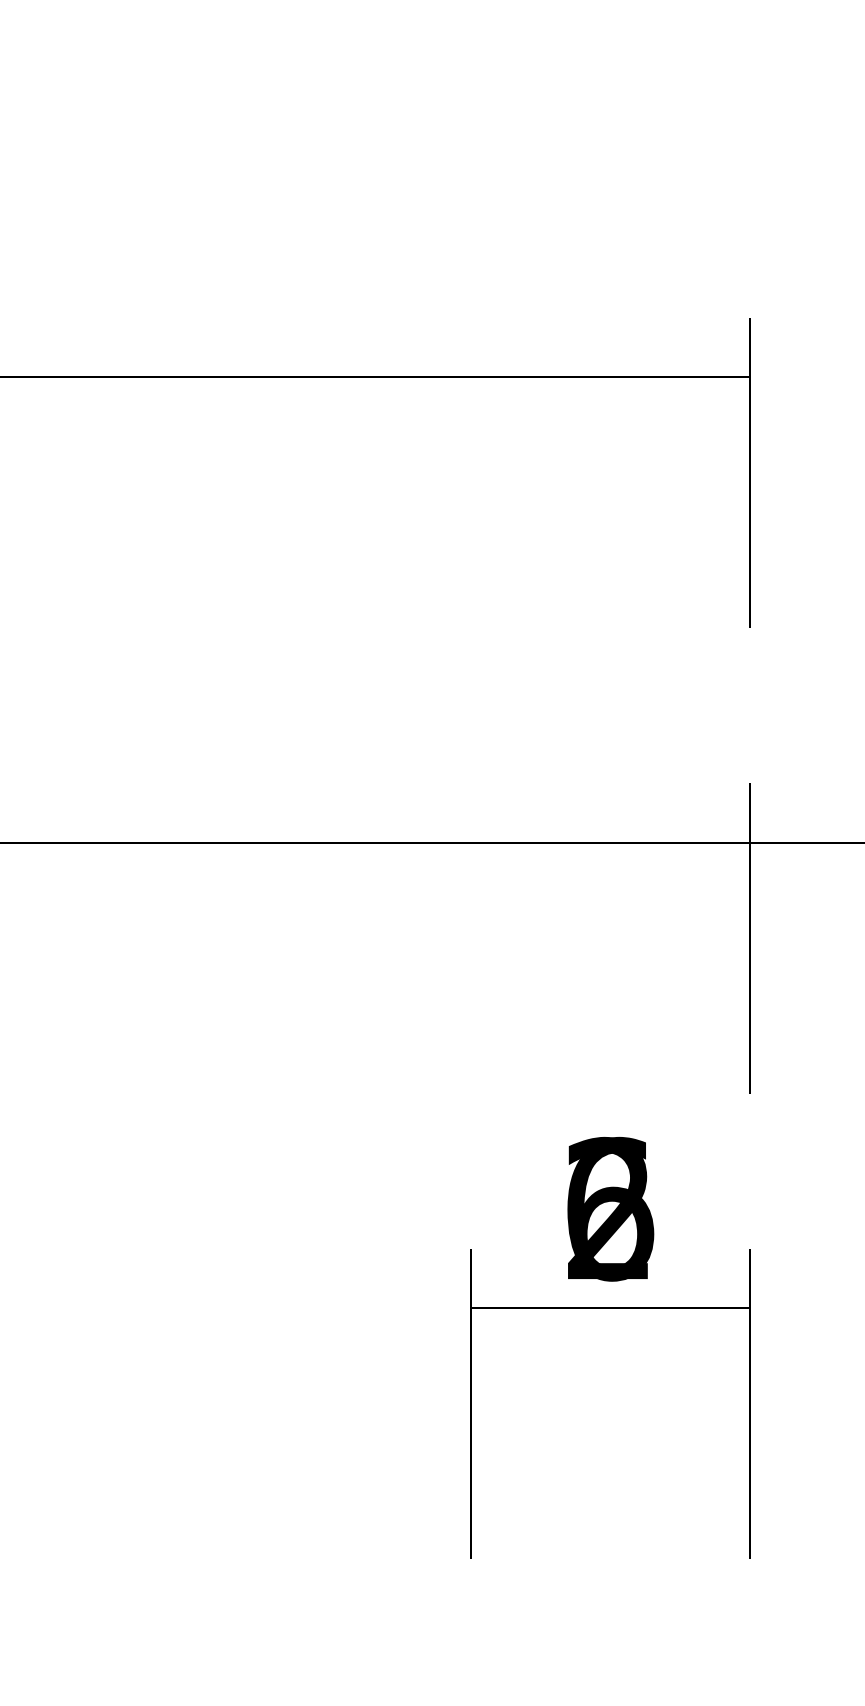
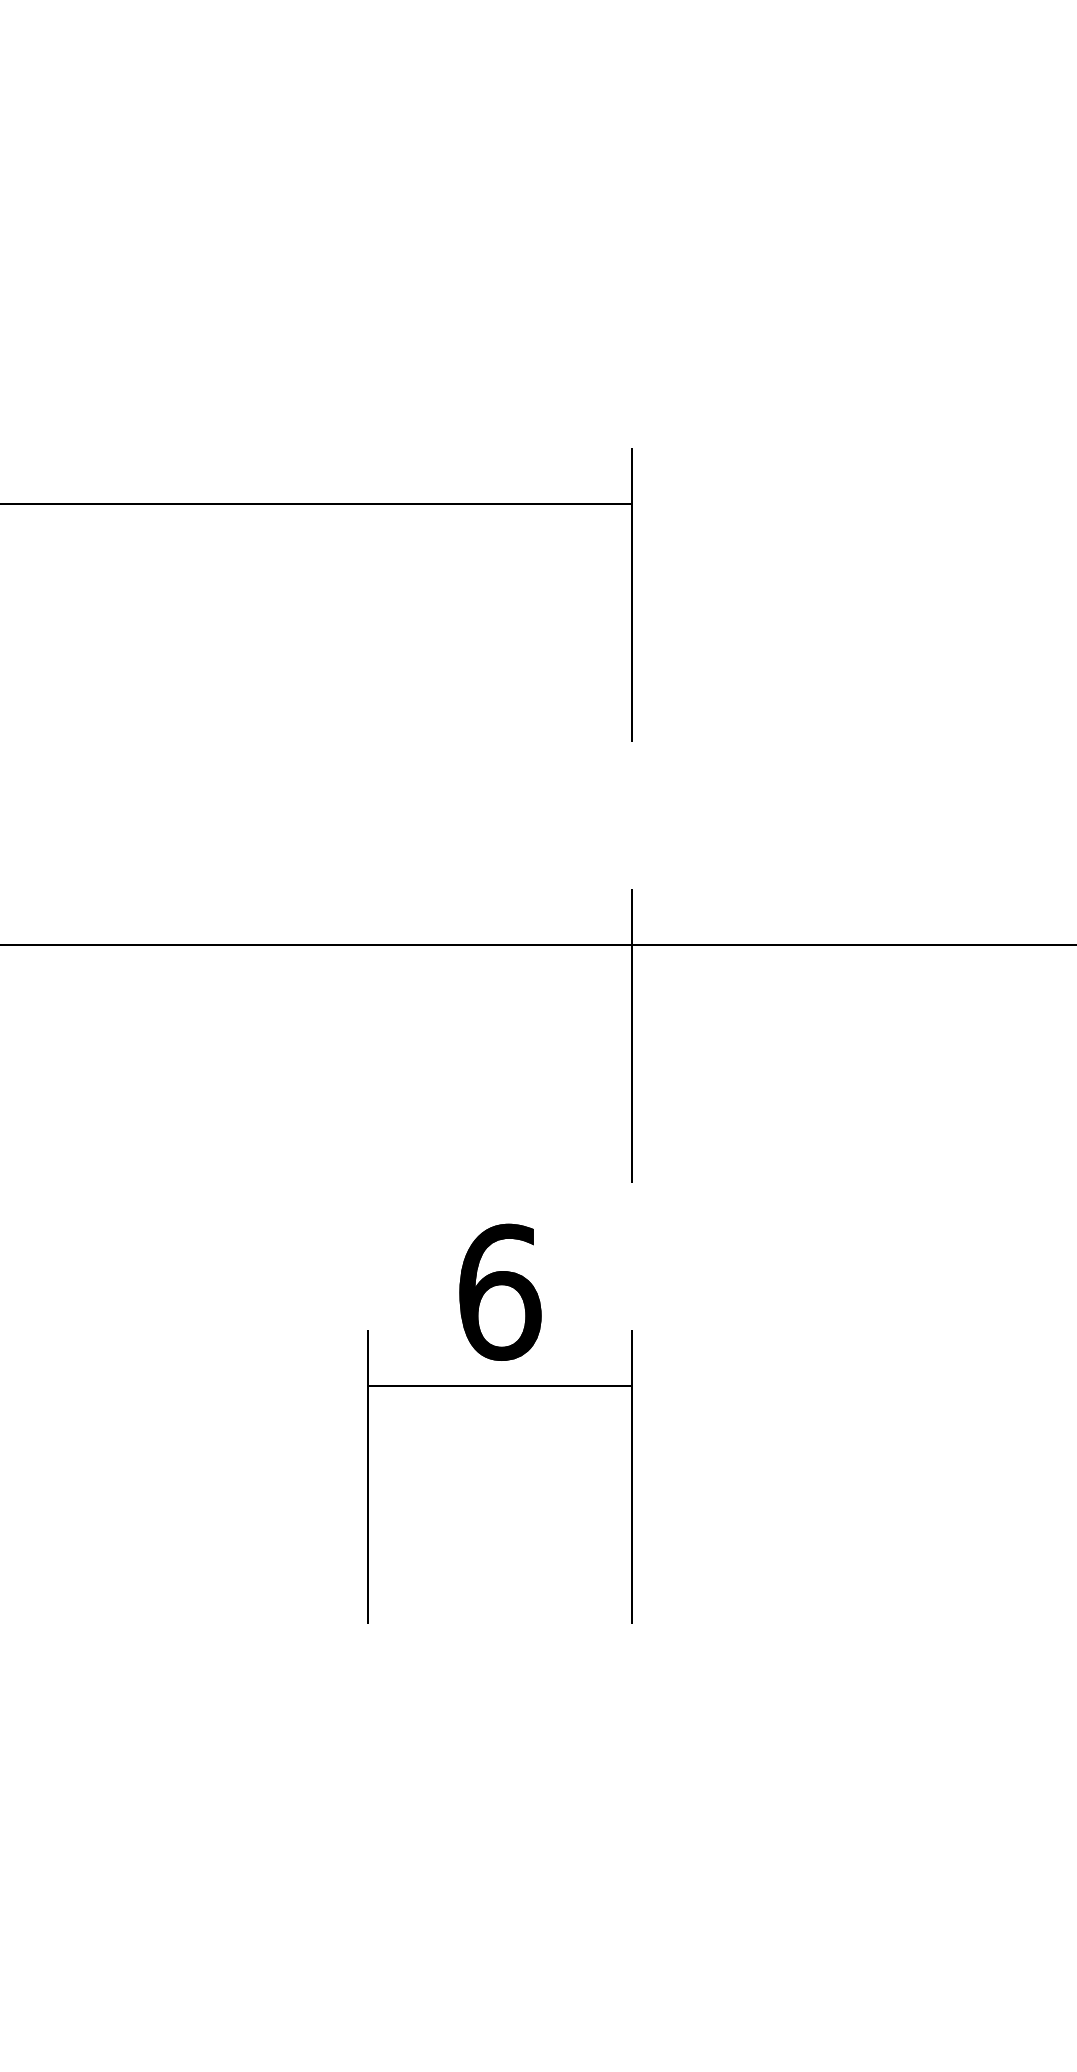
text: (610, 1208) -> (500, 1291), 2 -> 6

